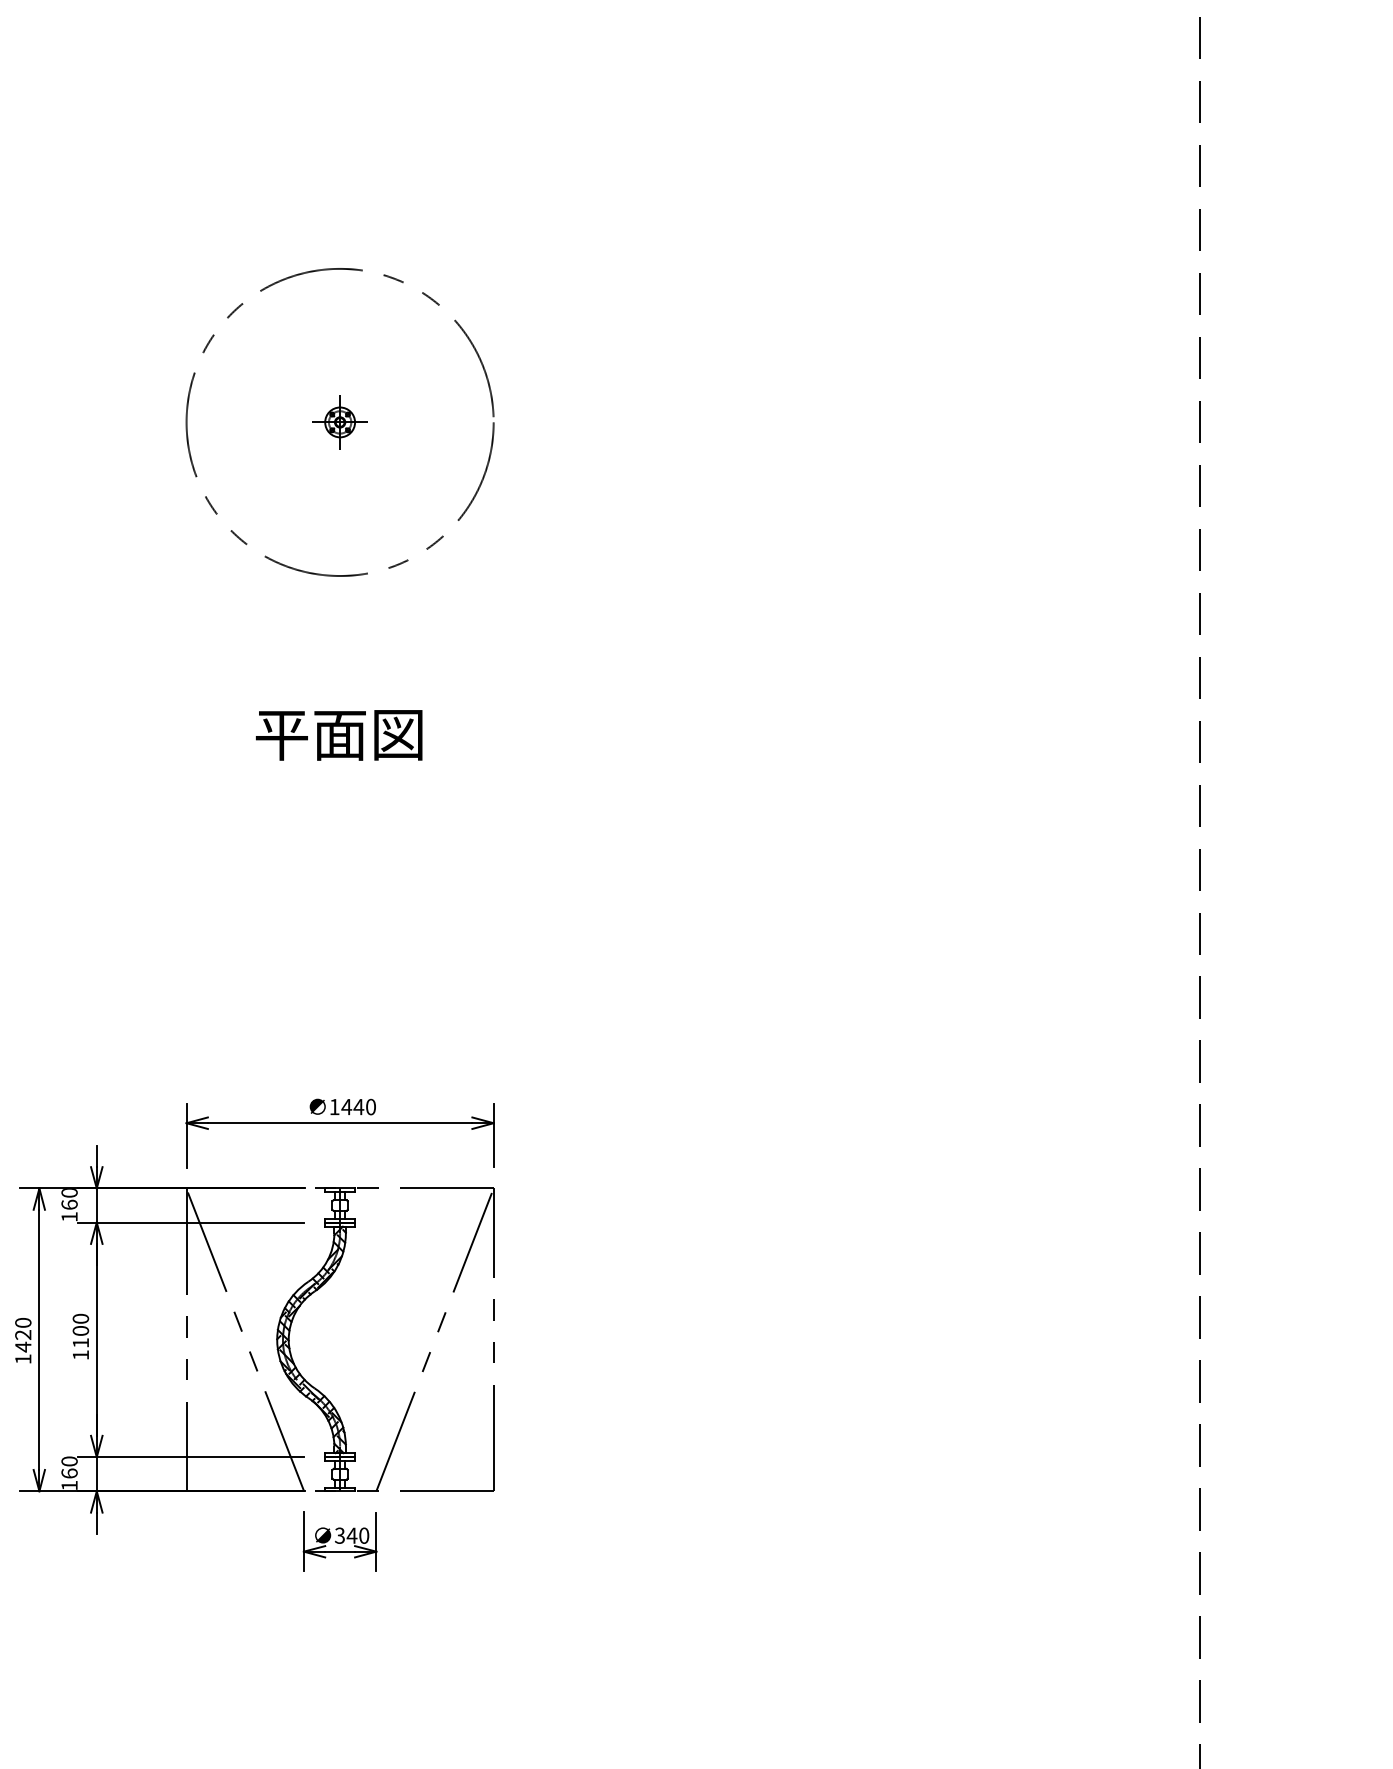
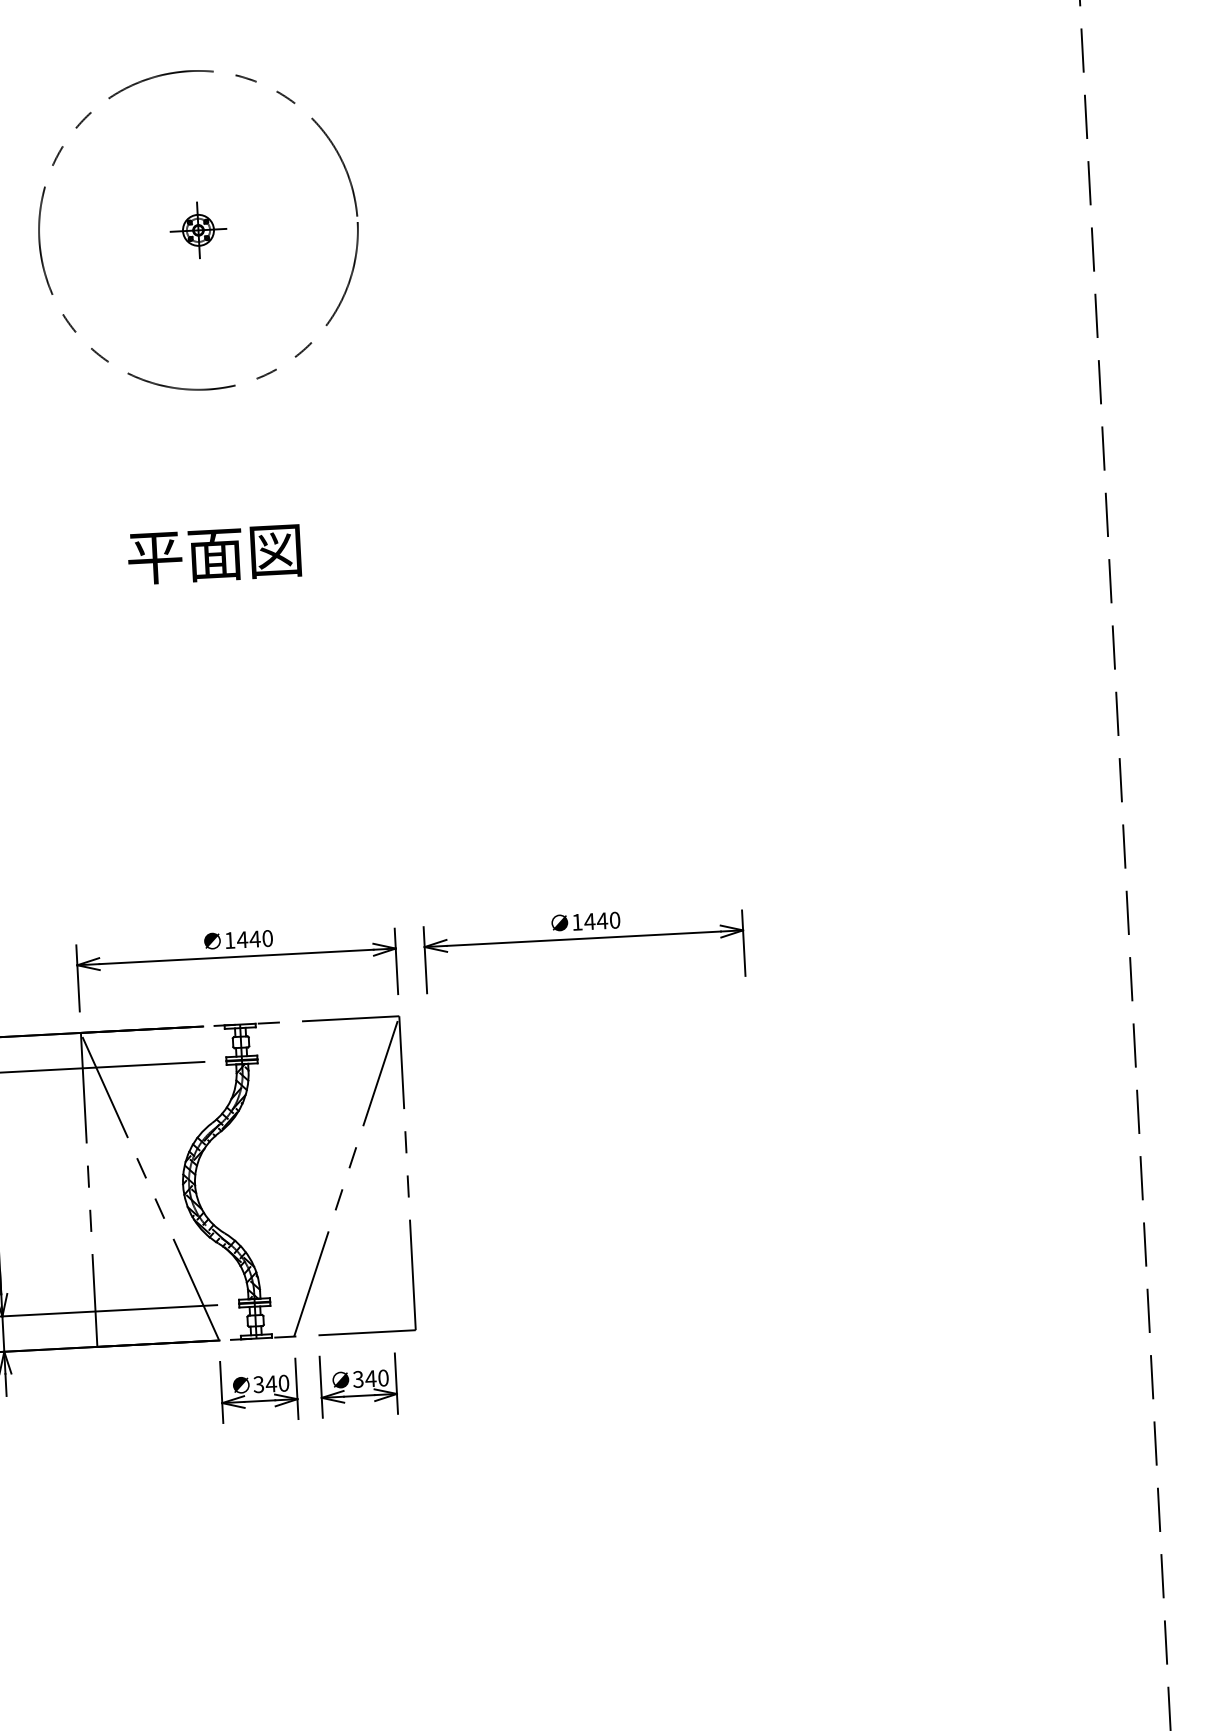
part: (674, 1123) -> (583, 939), added
part: (435, 1541) -> (358, 1385), added

